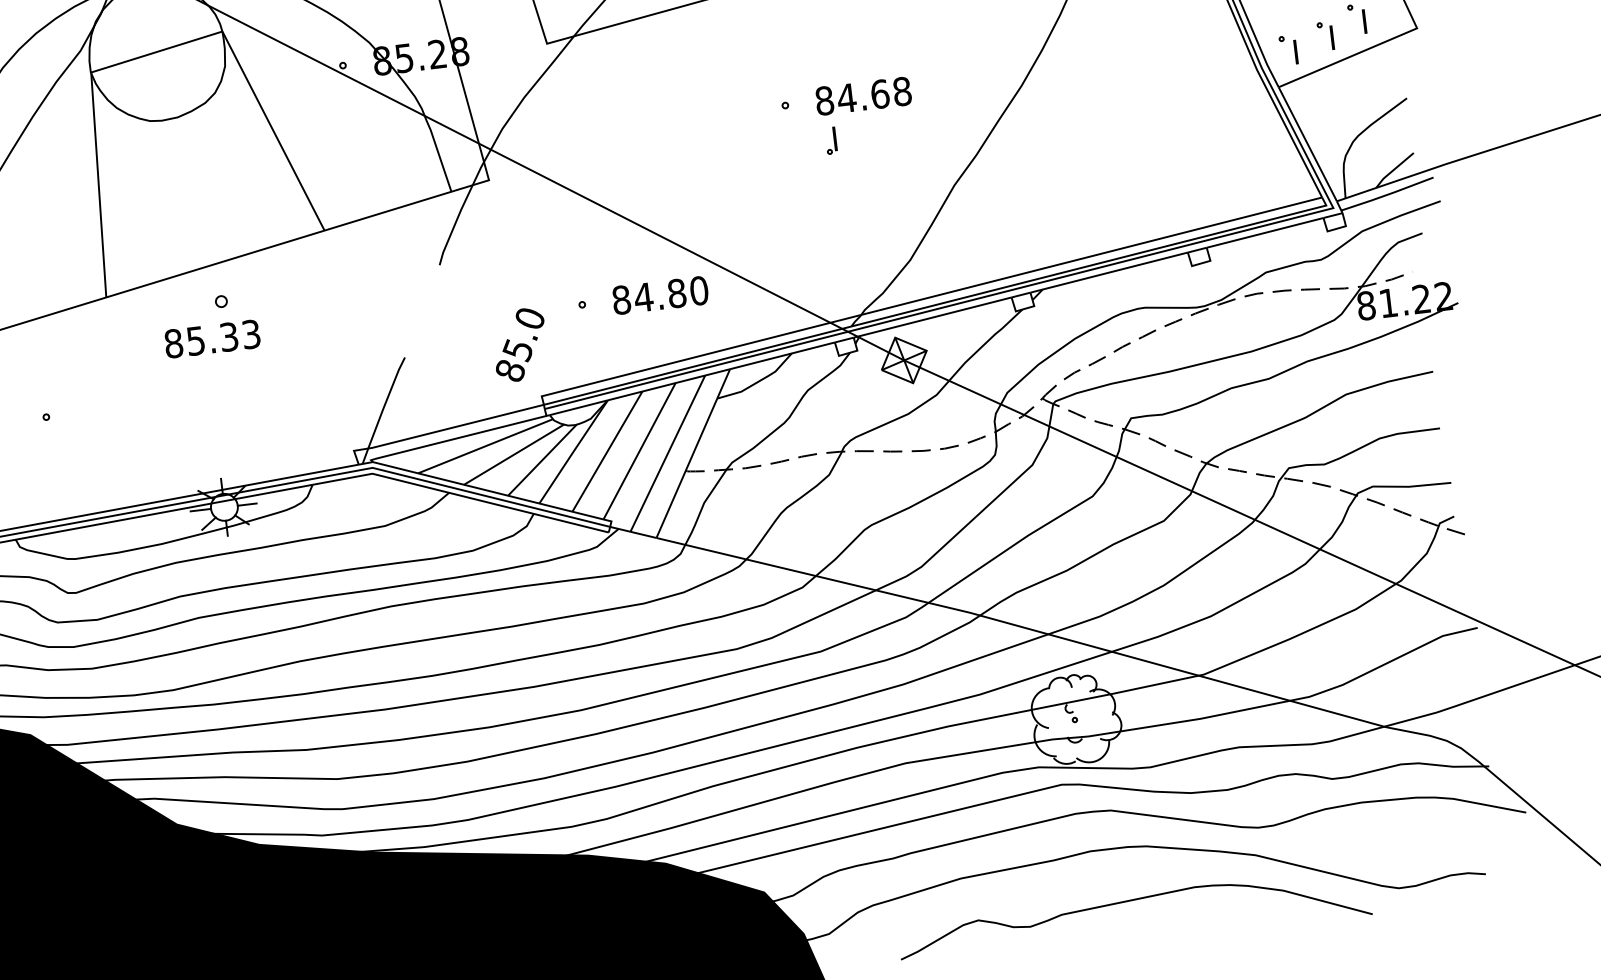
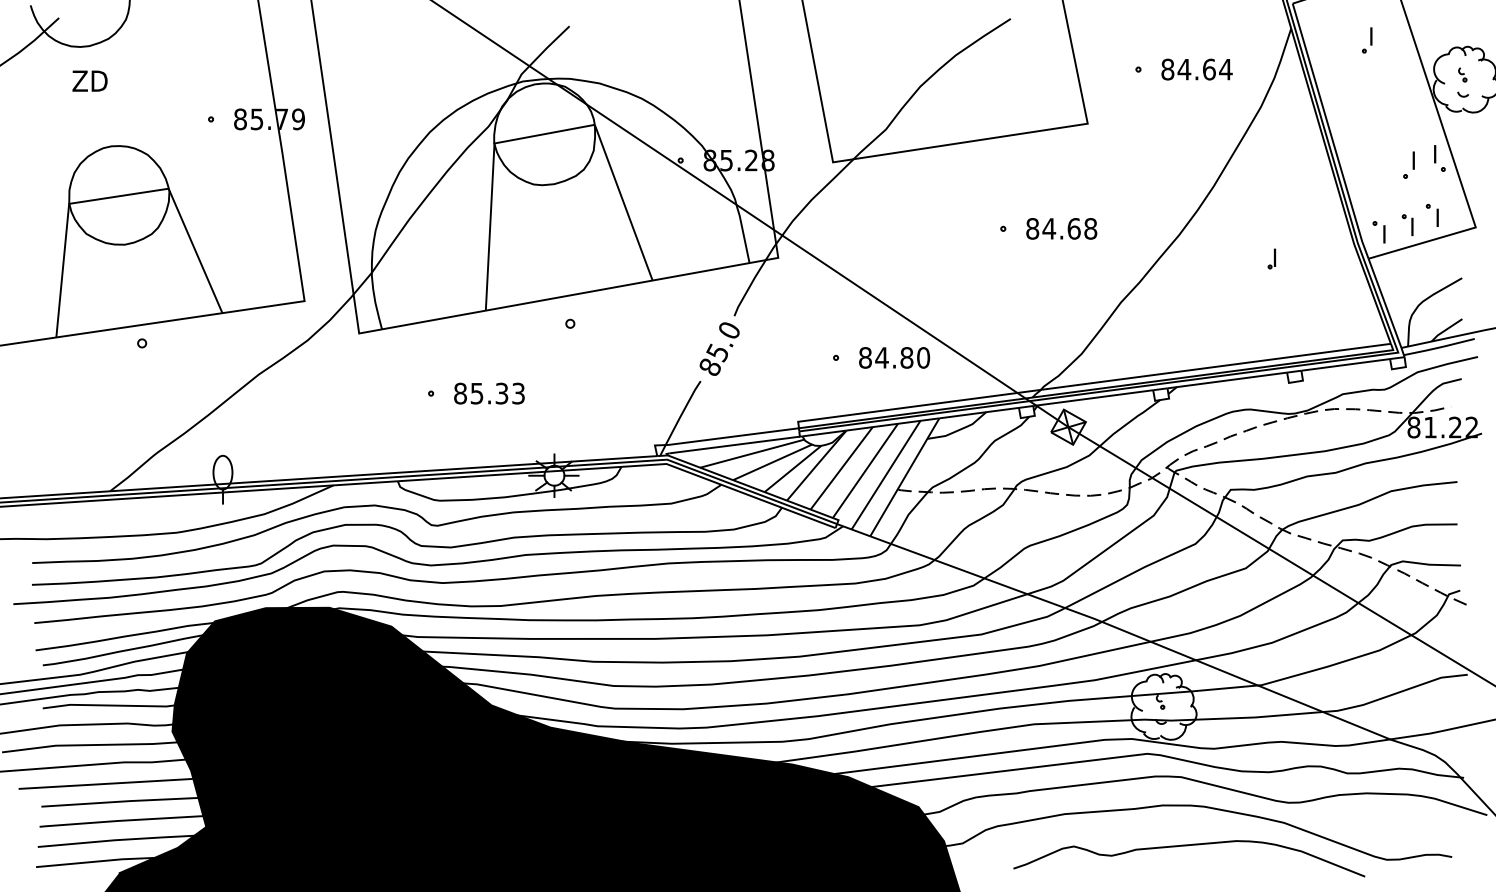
part: (830, 140) -> (1271, 258), moved
text: (212, 338) -> (489, 393), moved
text: (519, 344) -> (719, 348), moved

